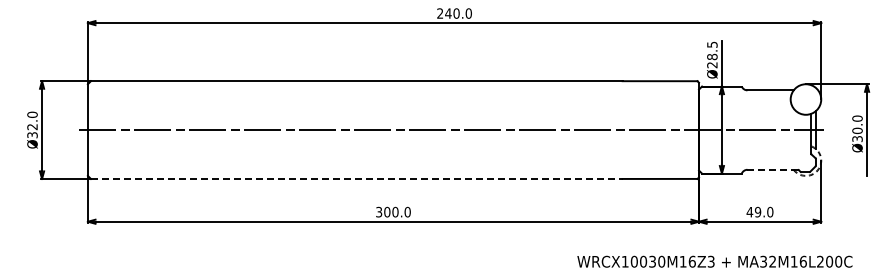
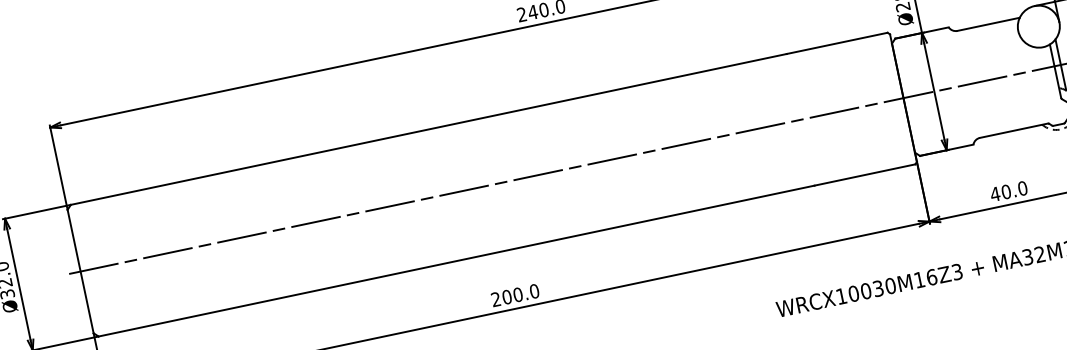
line: (772, 169) -> (1013, 130), dashed -> solid
line: (356, 178) -> (456, 260), dashed -> solid
text: (379, 212) -> (496, 299), 300.0 -> 200.0
text: (757, 212) -> (1005, 192), 49.0 -> 40.0

